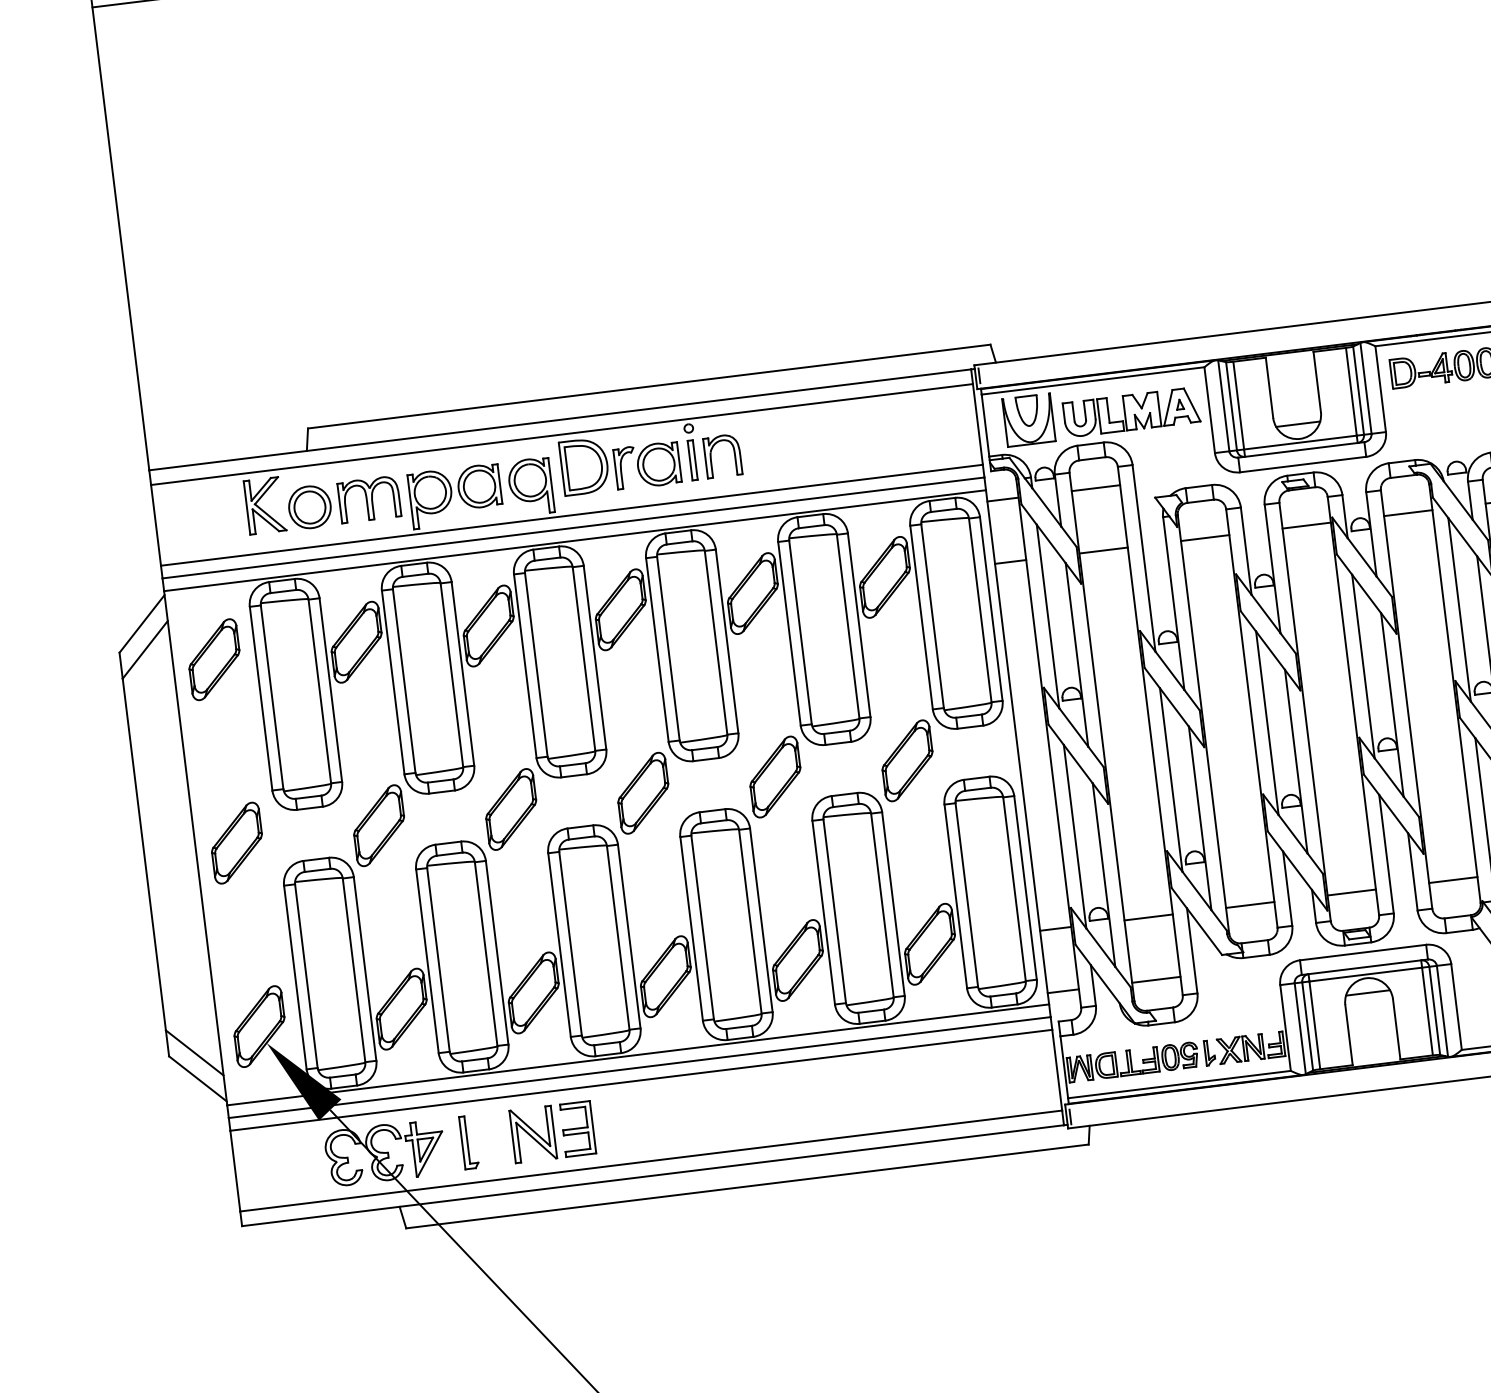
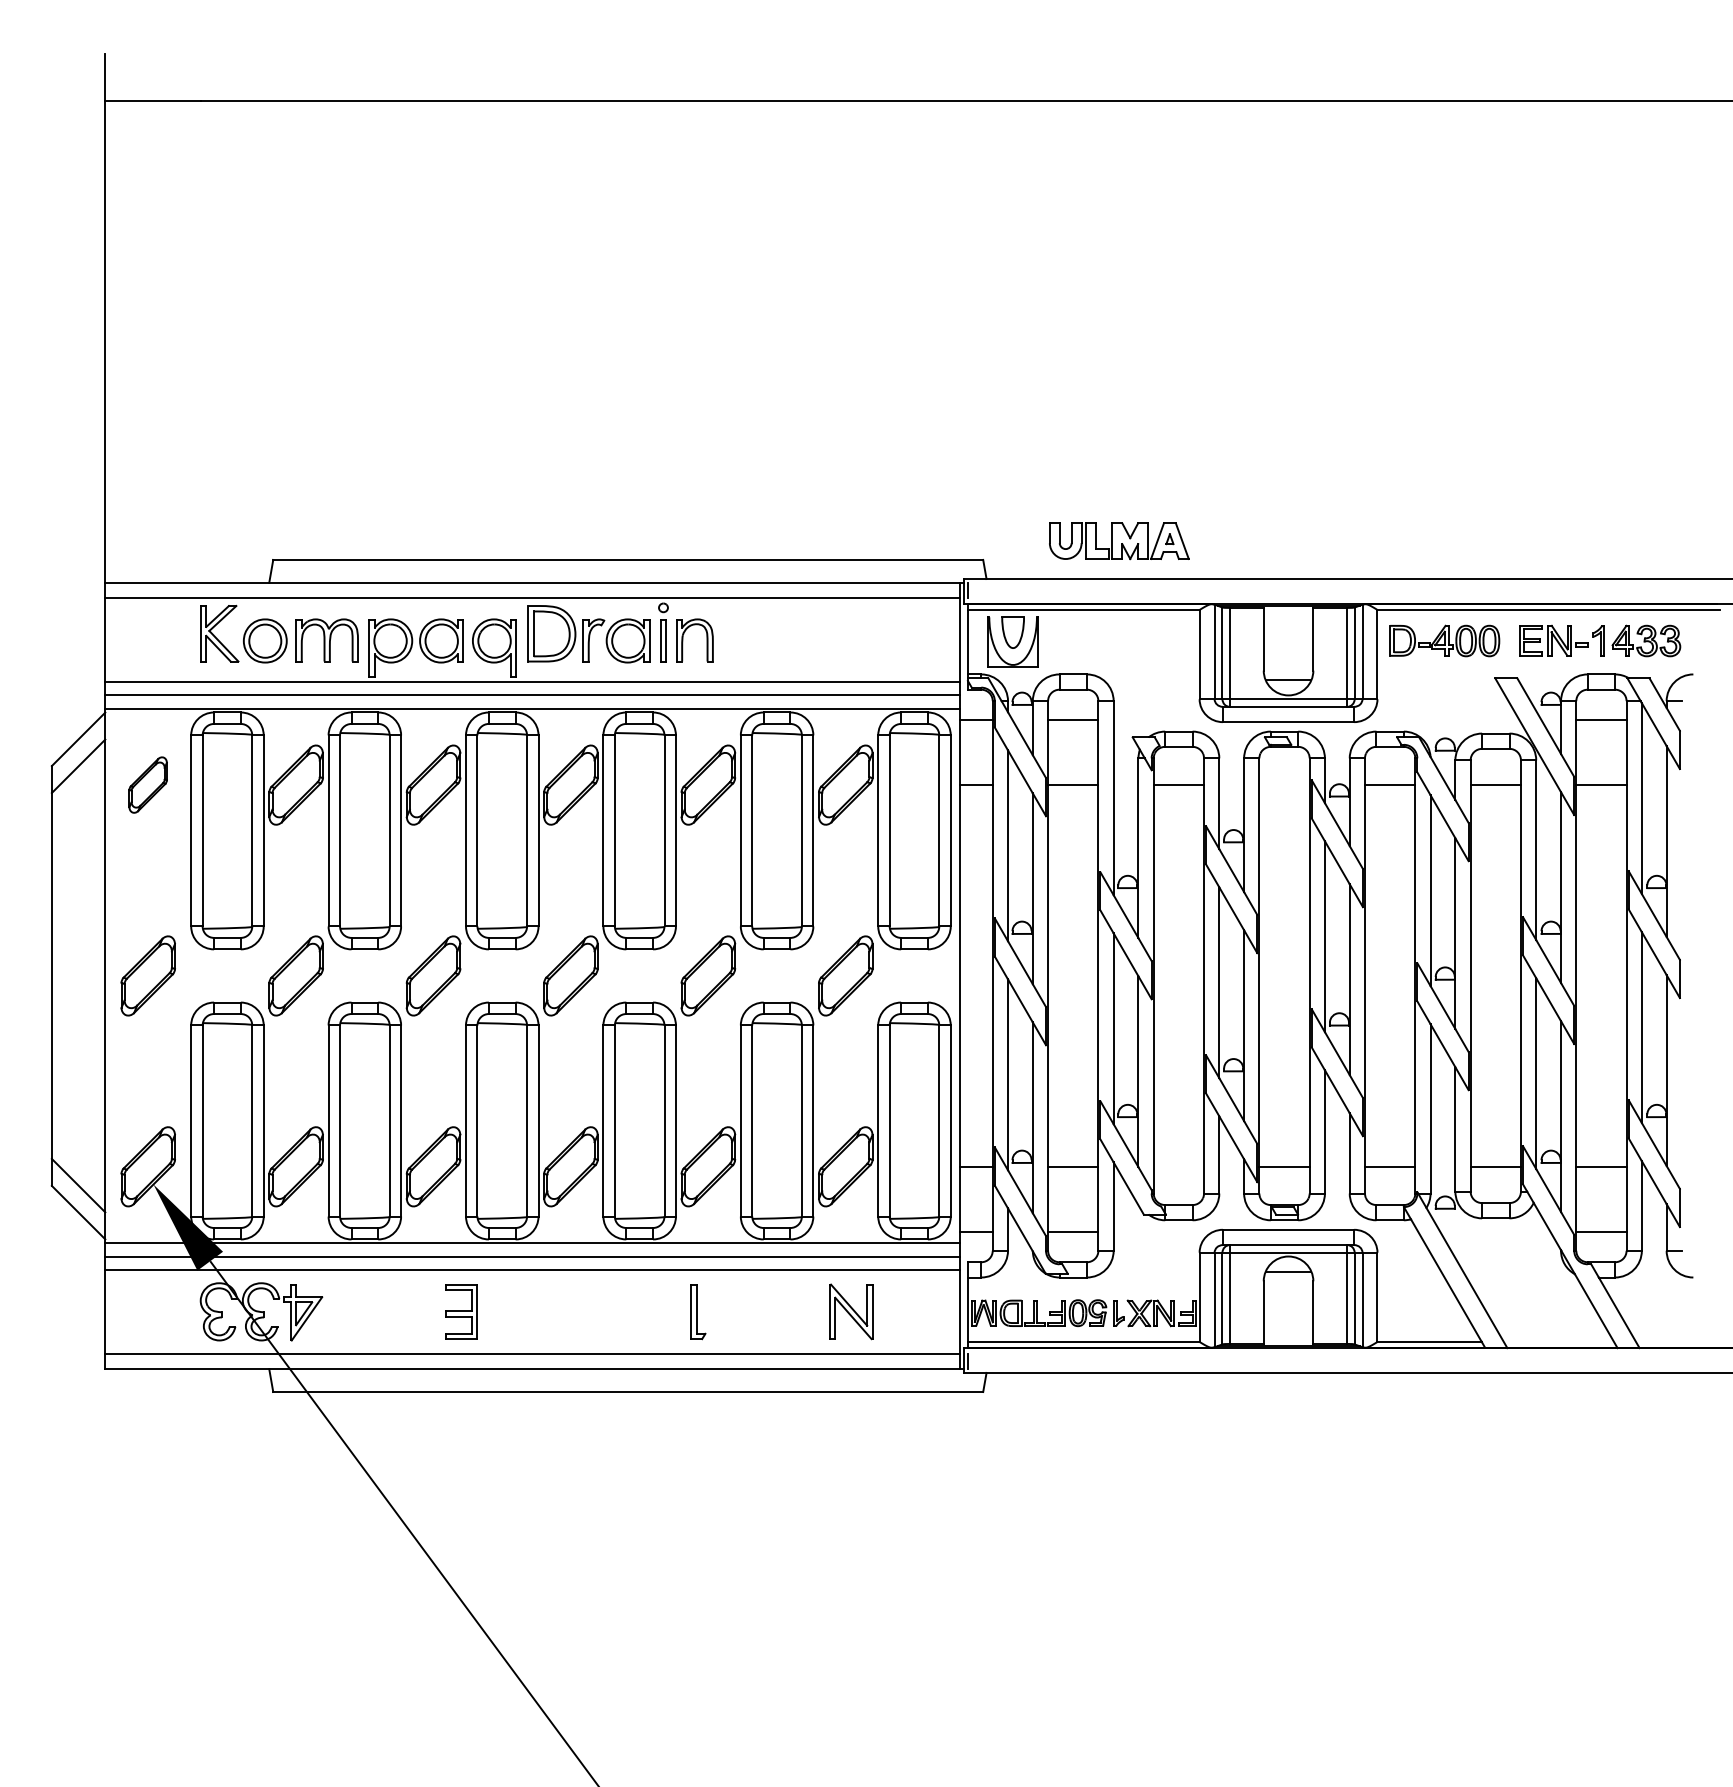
part: (1131, 412) -> (1119, 541), moved
line: (1306, 525) -> (1284, 785), removed
part: (213, 659) -> (147, 784), size x0.7
line: (1249, 904) -> (1178, 1166), removed
part: (533, 1134) -> (851, 1311), moved
part: (469, 1143) -> (698, 1312), moved

